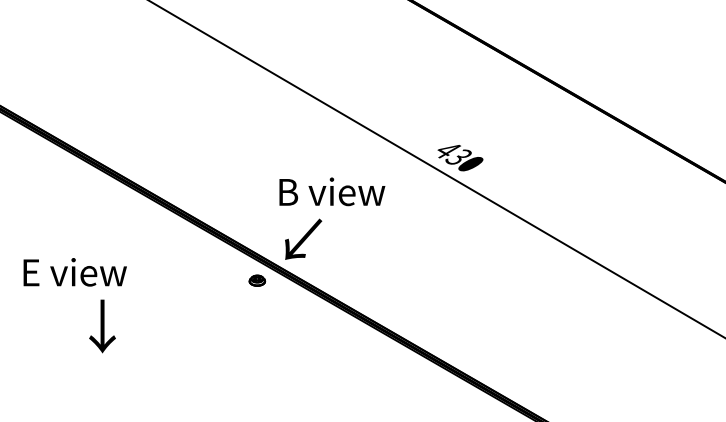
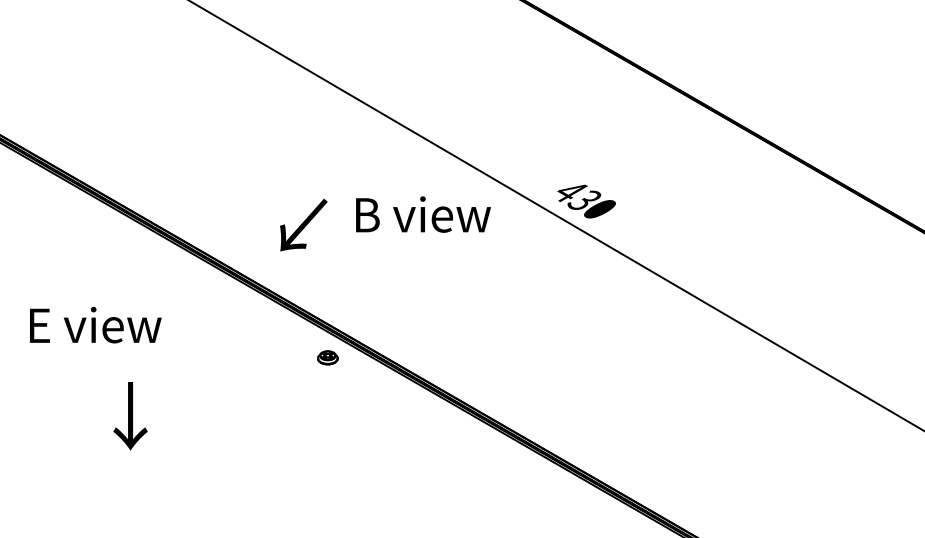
text: (332, 191) -> (423, 214), moved
text: (303, 238) -> (303, 224), moved
text: (75, 271) -> (95, 324), moved

